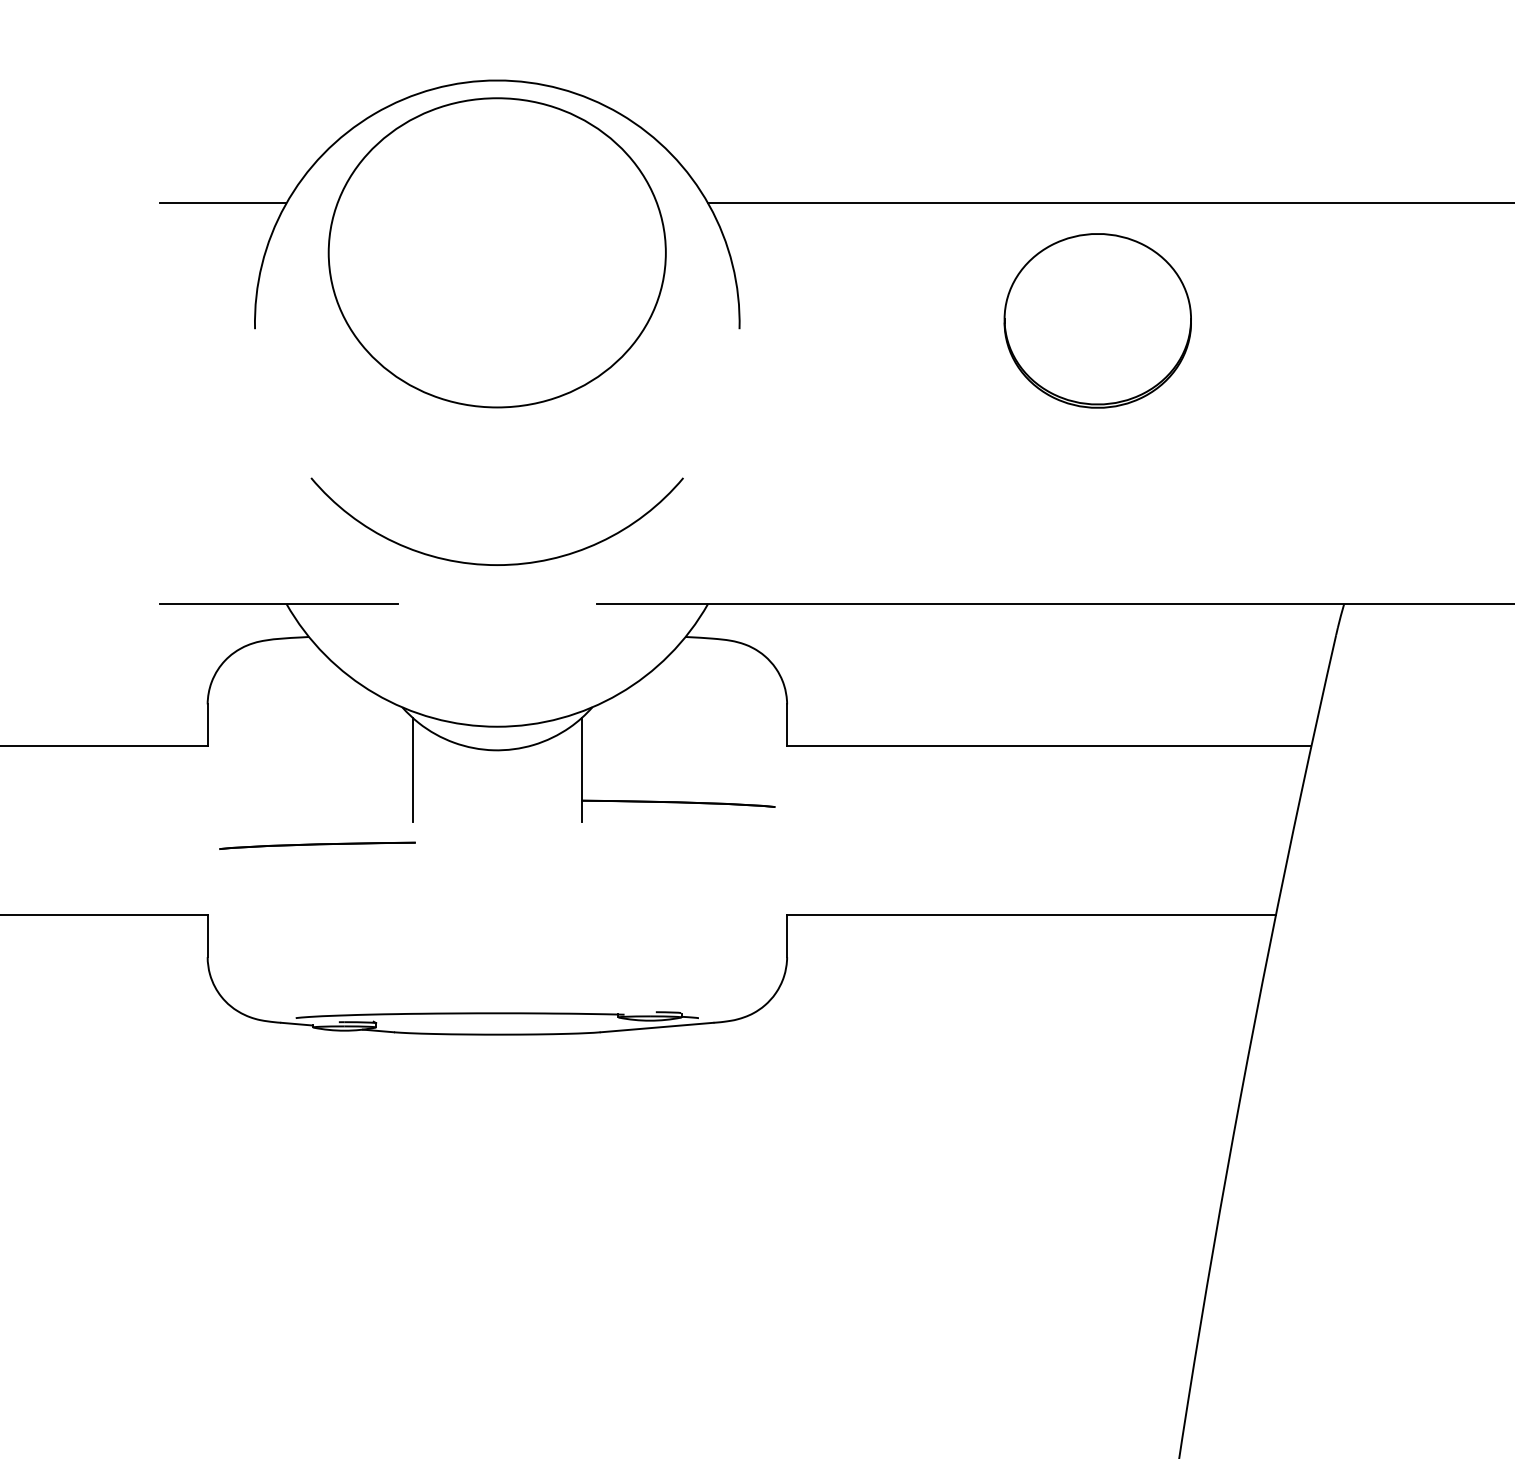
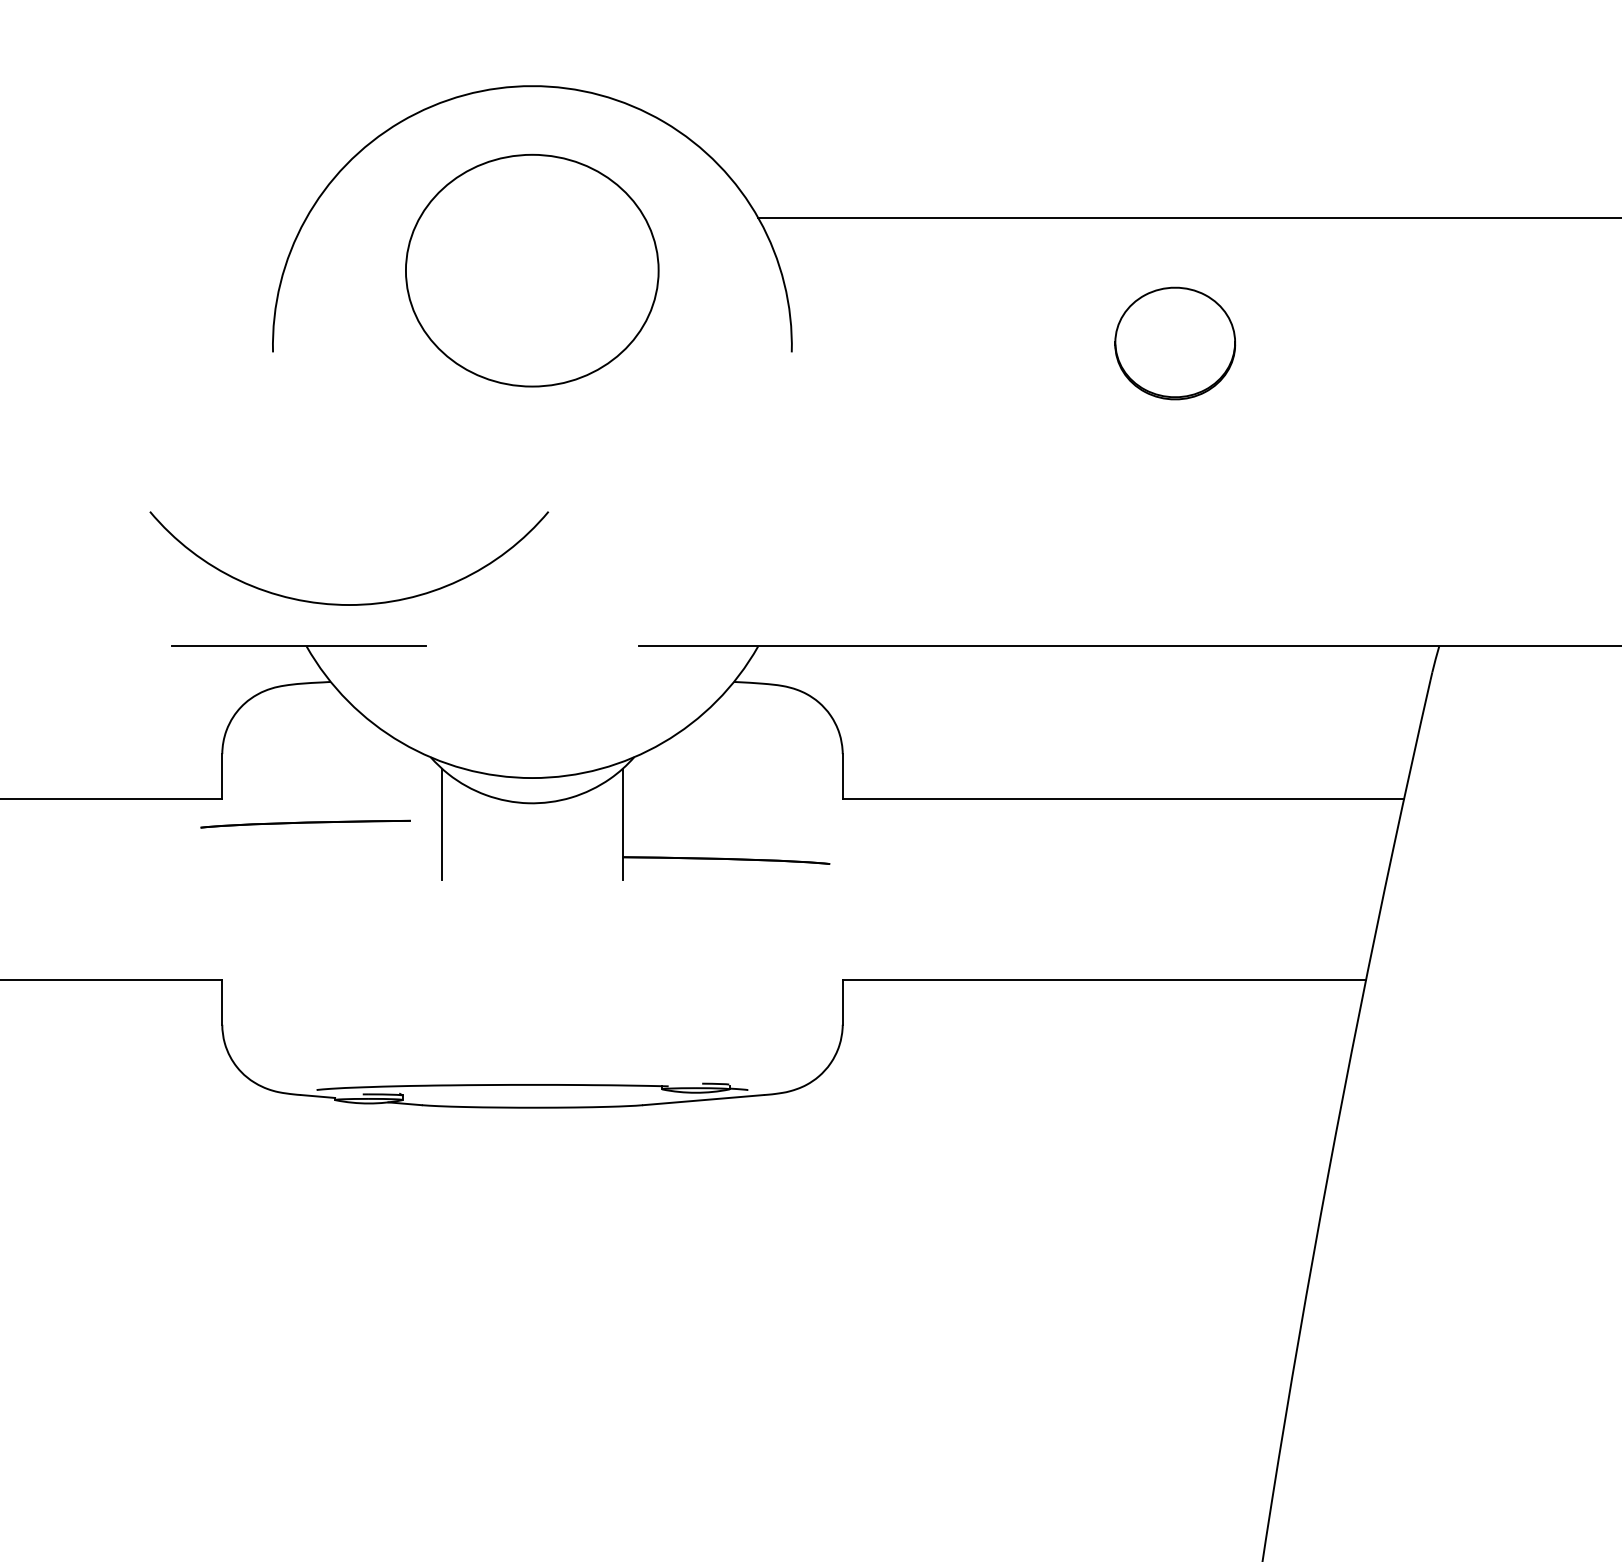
line: (223, 203) -> (239, 217), removed
part: (496, 252) -> (531, 270), size x0.7
part: (1097, 320) -> (1175, 343), size x0.6
arc: (496, 564) -> (348, 604), moved
part: (317, 845) -> (305, 823), moved

